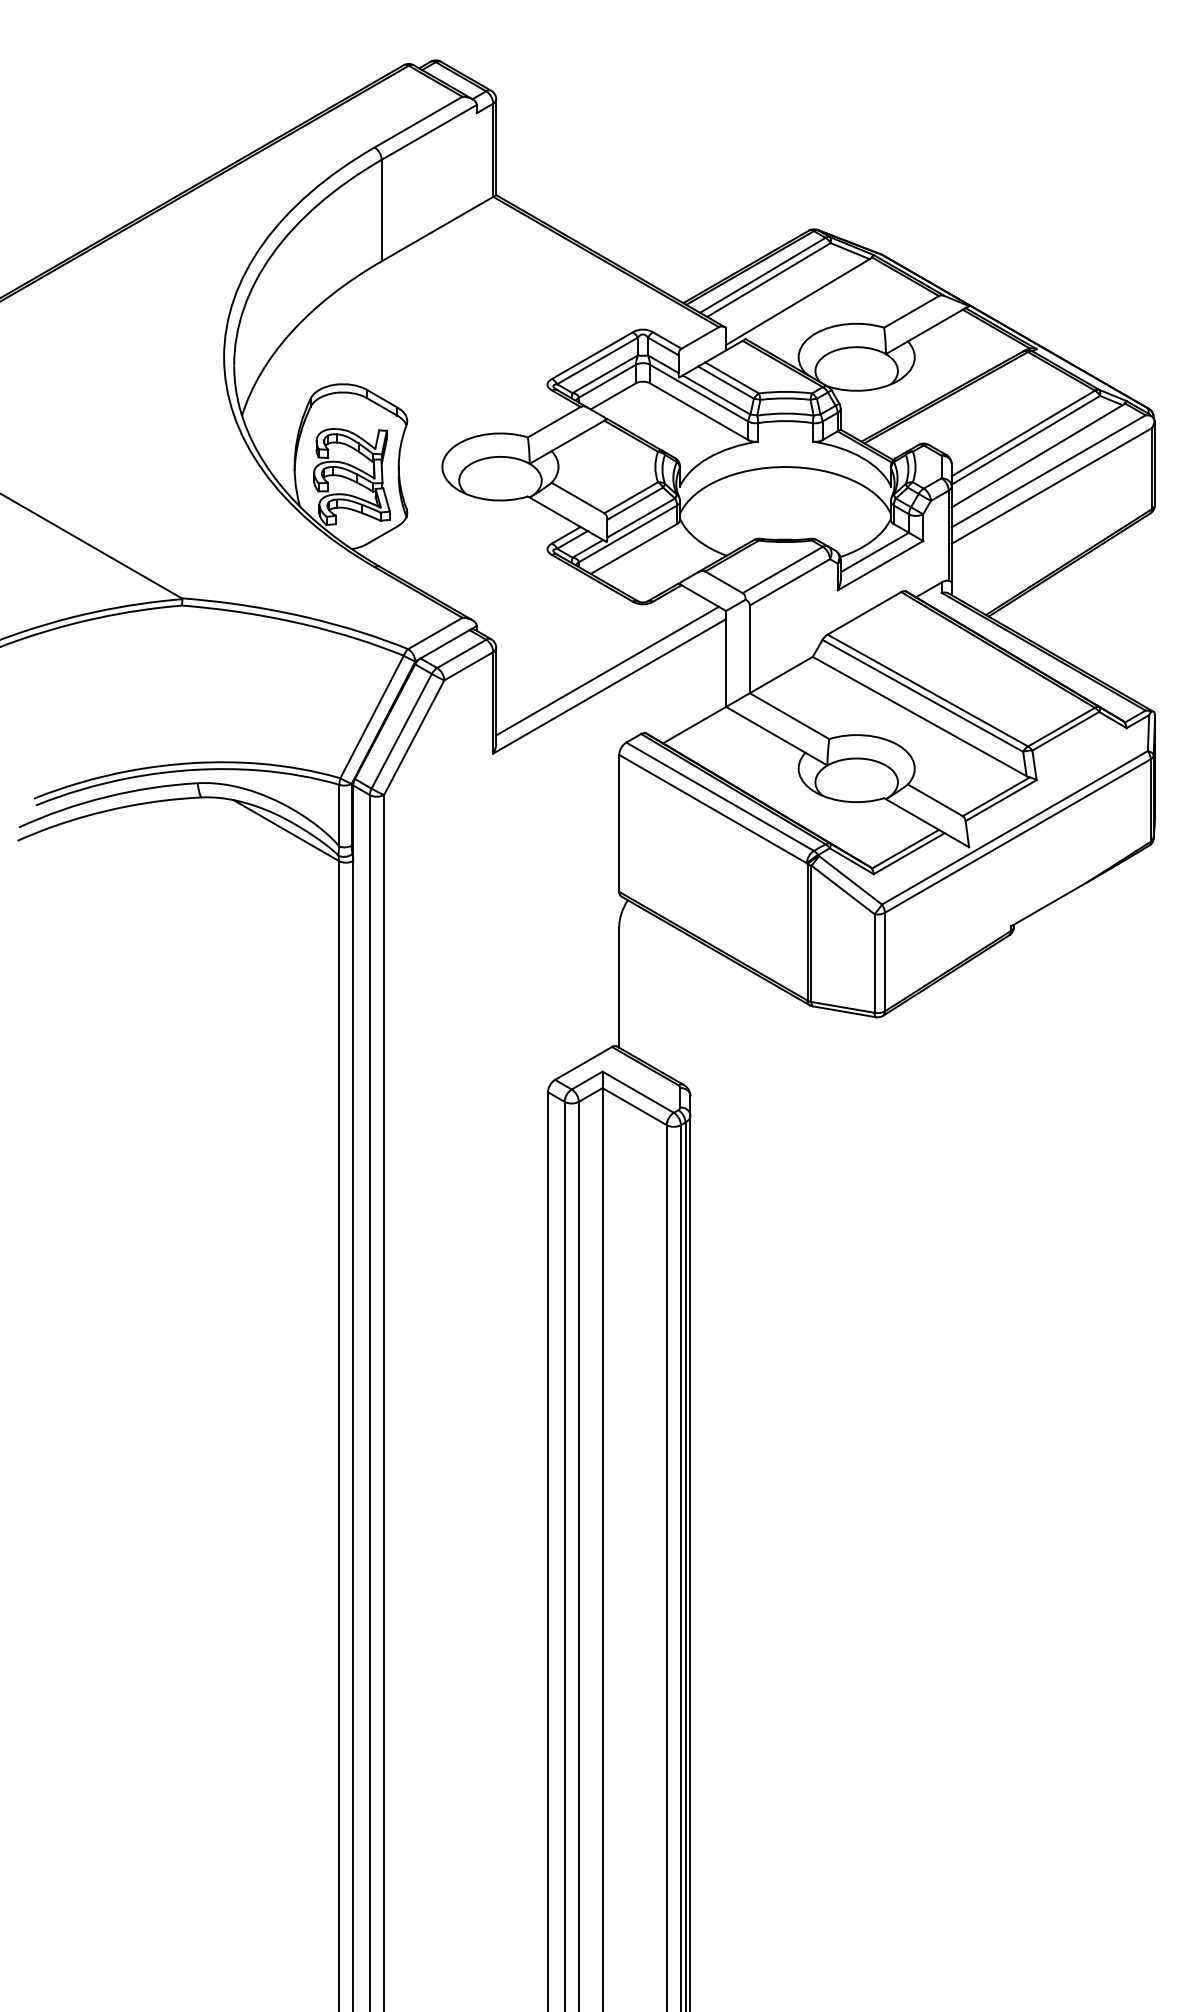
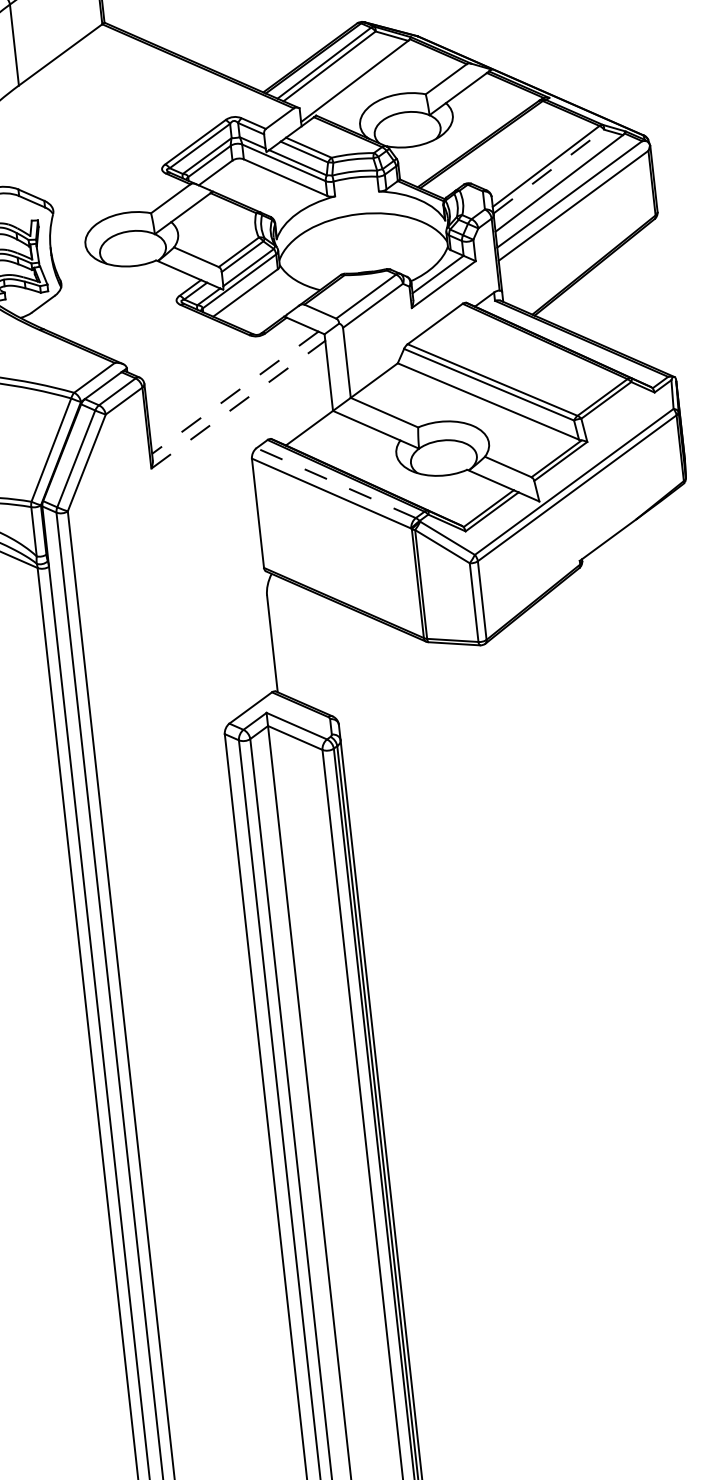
line: (1026, 440) -> (549, 171), solid -> dashed
line: (607, 671) -> (235, 393), solid -> dashed
line: (610, 686) -> (238, 404), solid -> dashed
line: (719, 796) -> (335, 482), solid -> dashed

